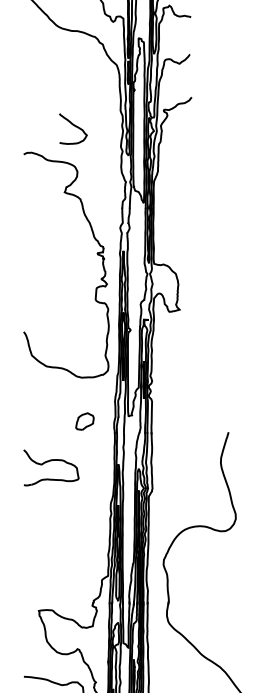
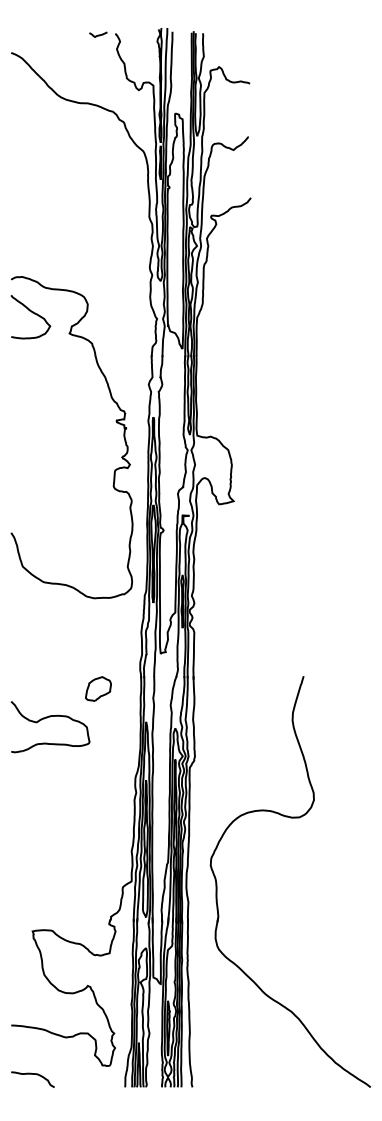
curve: (74, 126) -> (32, 313), moved
part: (84, 421) -> (98, 688), moved

